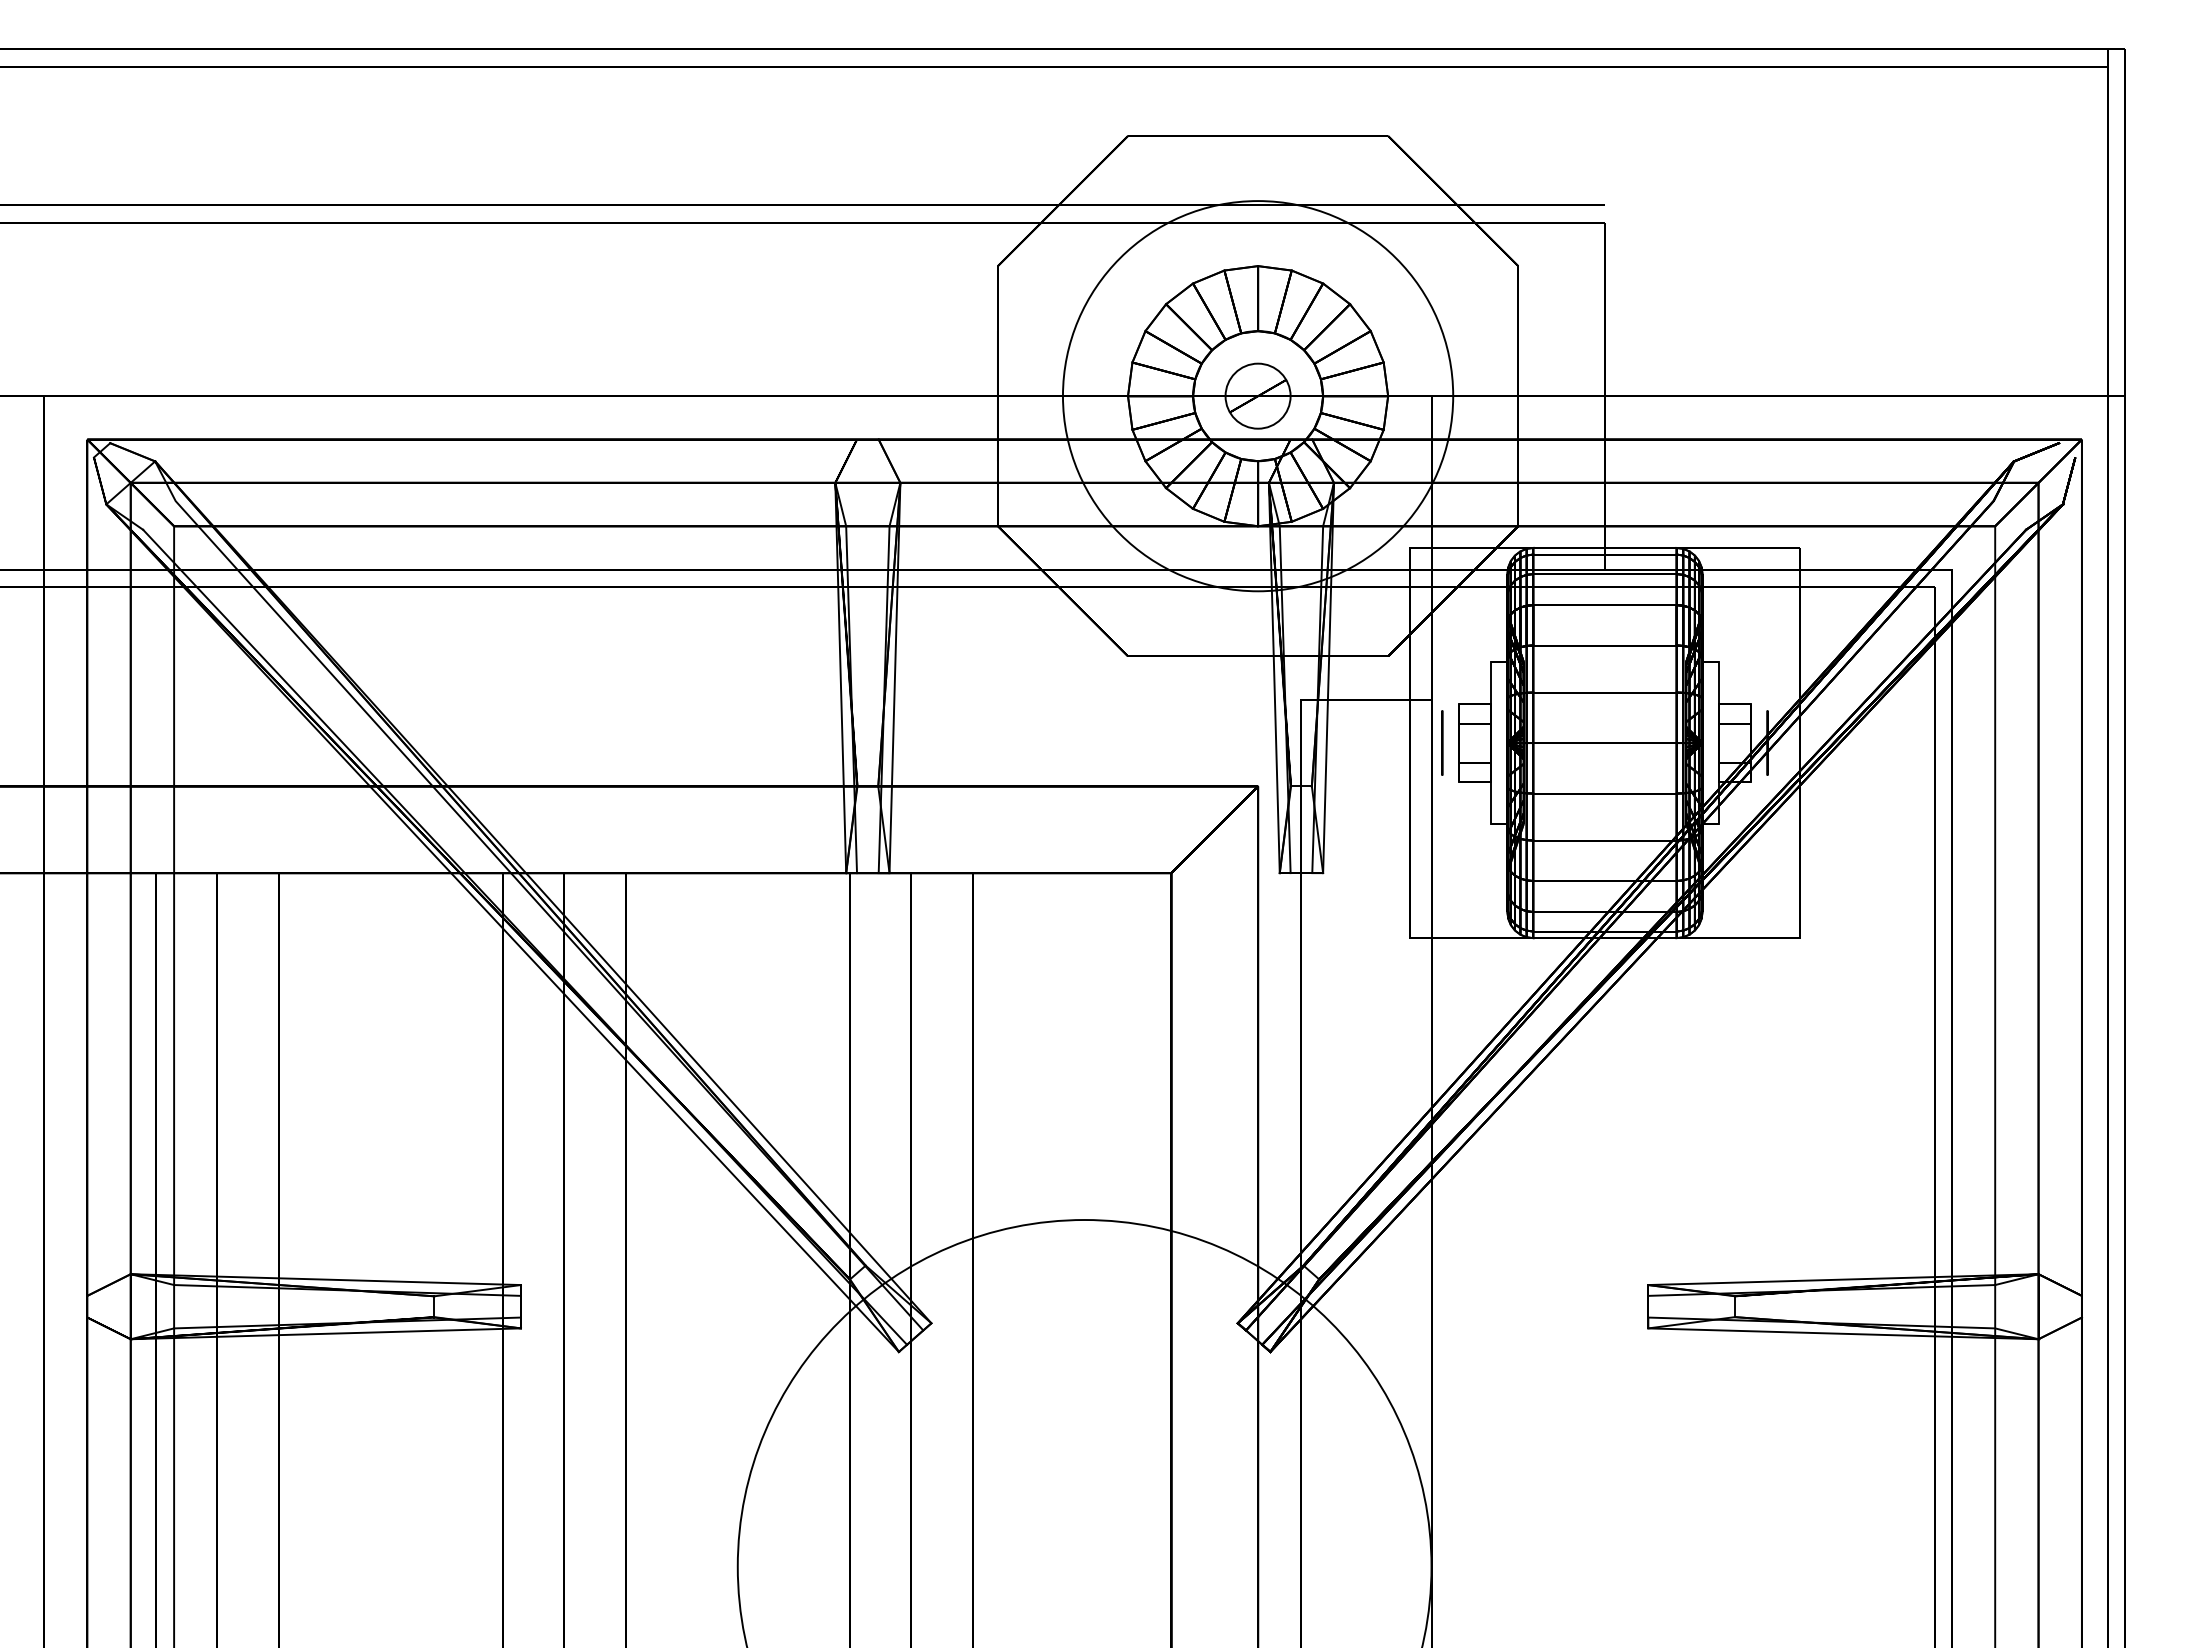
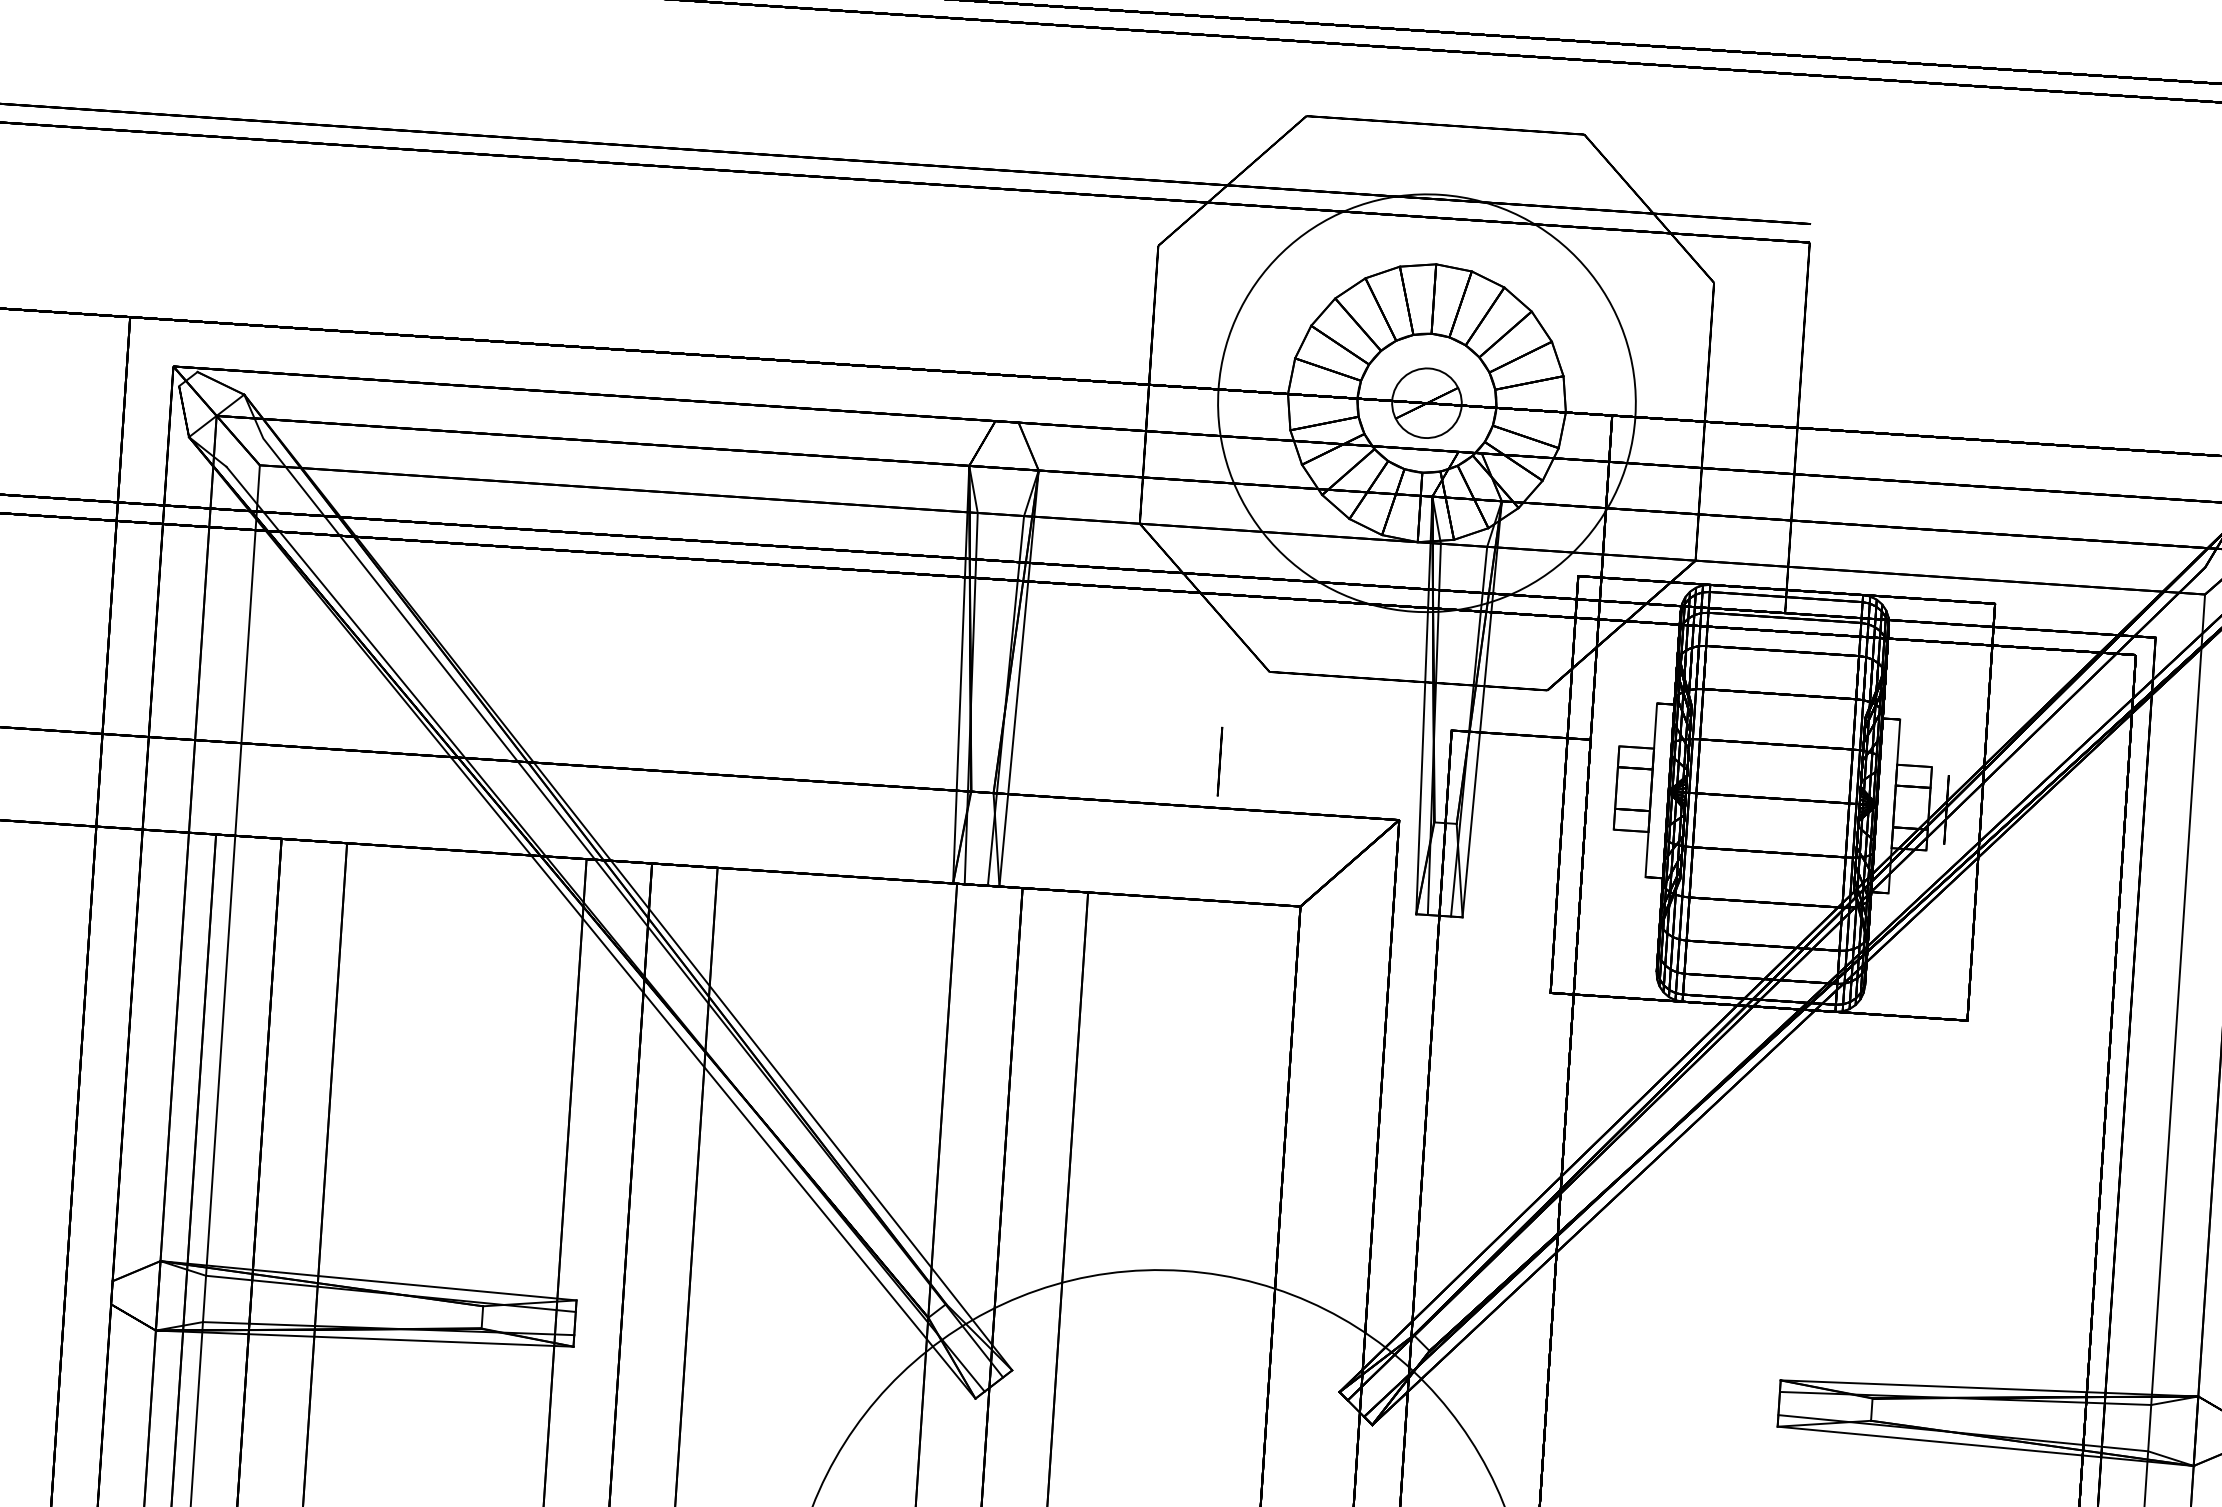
circle: (1442, 742) -> (1220, 761), moved

